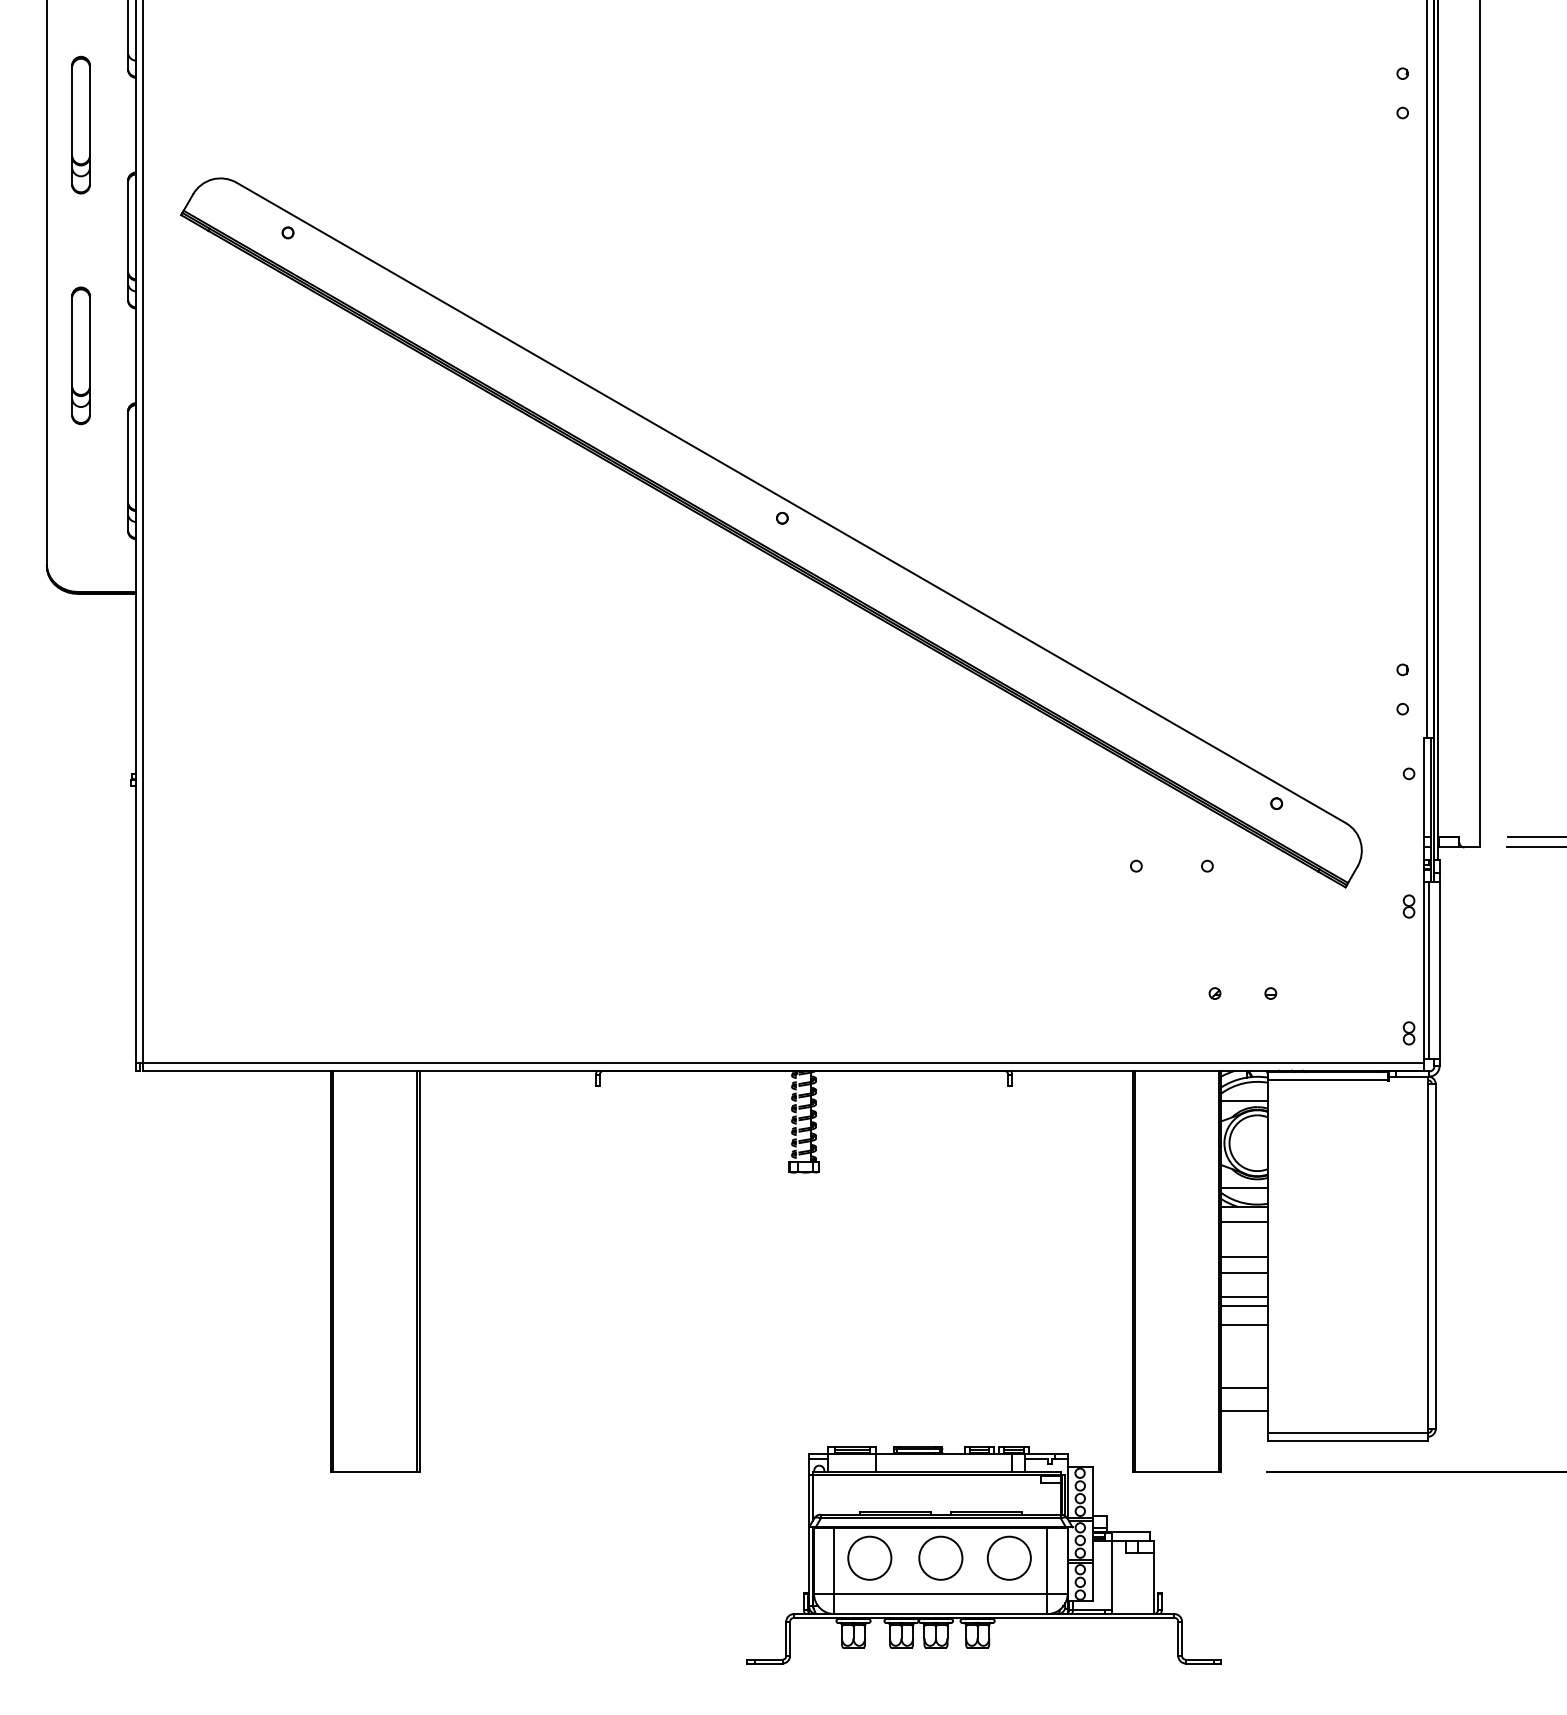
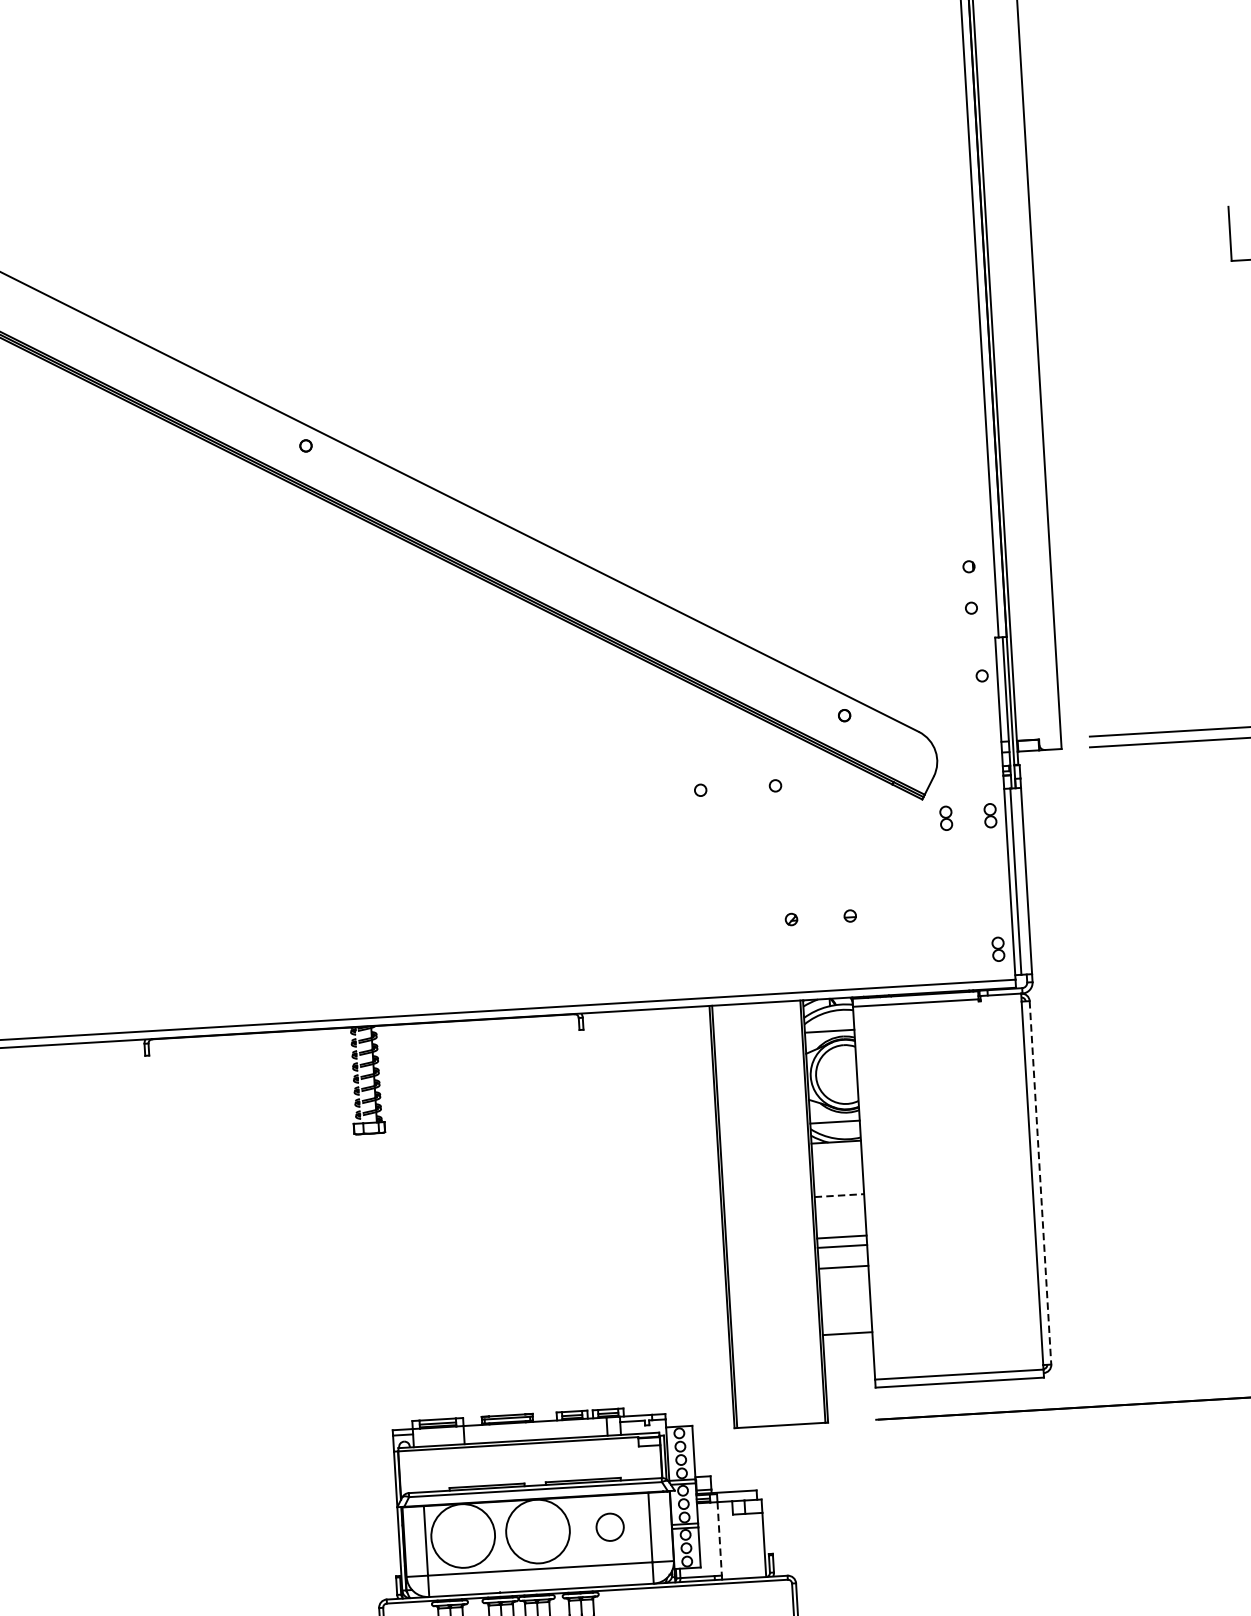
part: (1366, 906) -> (945, 818), added
line: (1244, 1221) -> (836, 1157), removed
line: (1435, 1256) -> (1040, 1182), solid -> dashed
line: (1245, 1257) -> (840, 1195), solid -> dashed
line: (1244, 1272) -> (840, 1211), removed
line: (1244, 1411) -> (848, 1357), removed
circle: (869, 1557) -> (462, 1535), size x1.4
circle: (940, 1557) -> (537, 1530), size x1.4
circle: (1008, 1557) -> (609, 1526), size x0.6
line: (1112, 1575) -> (719, 1538), solid -> dashed

